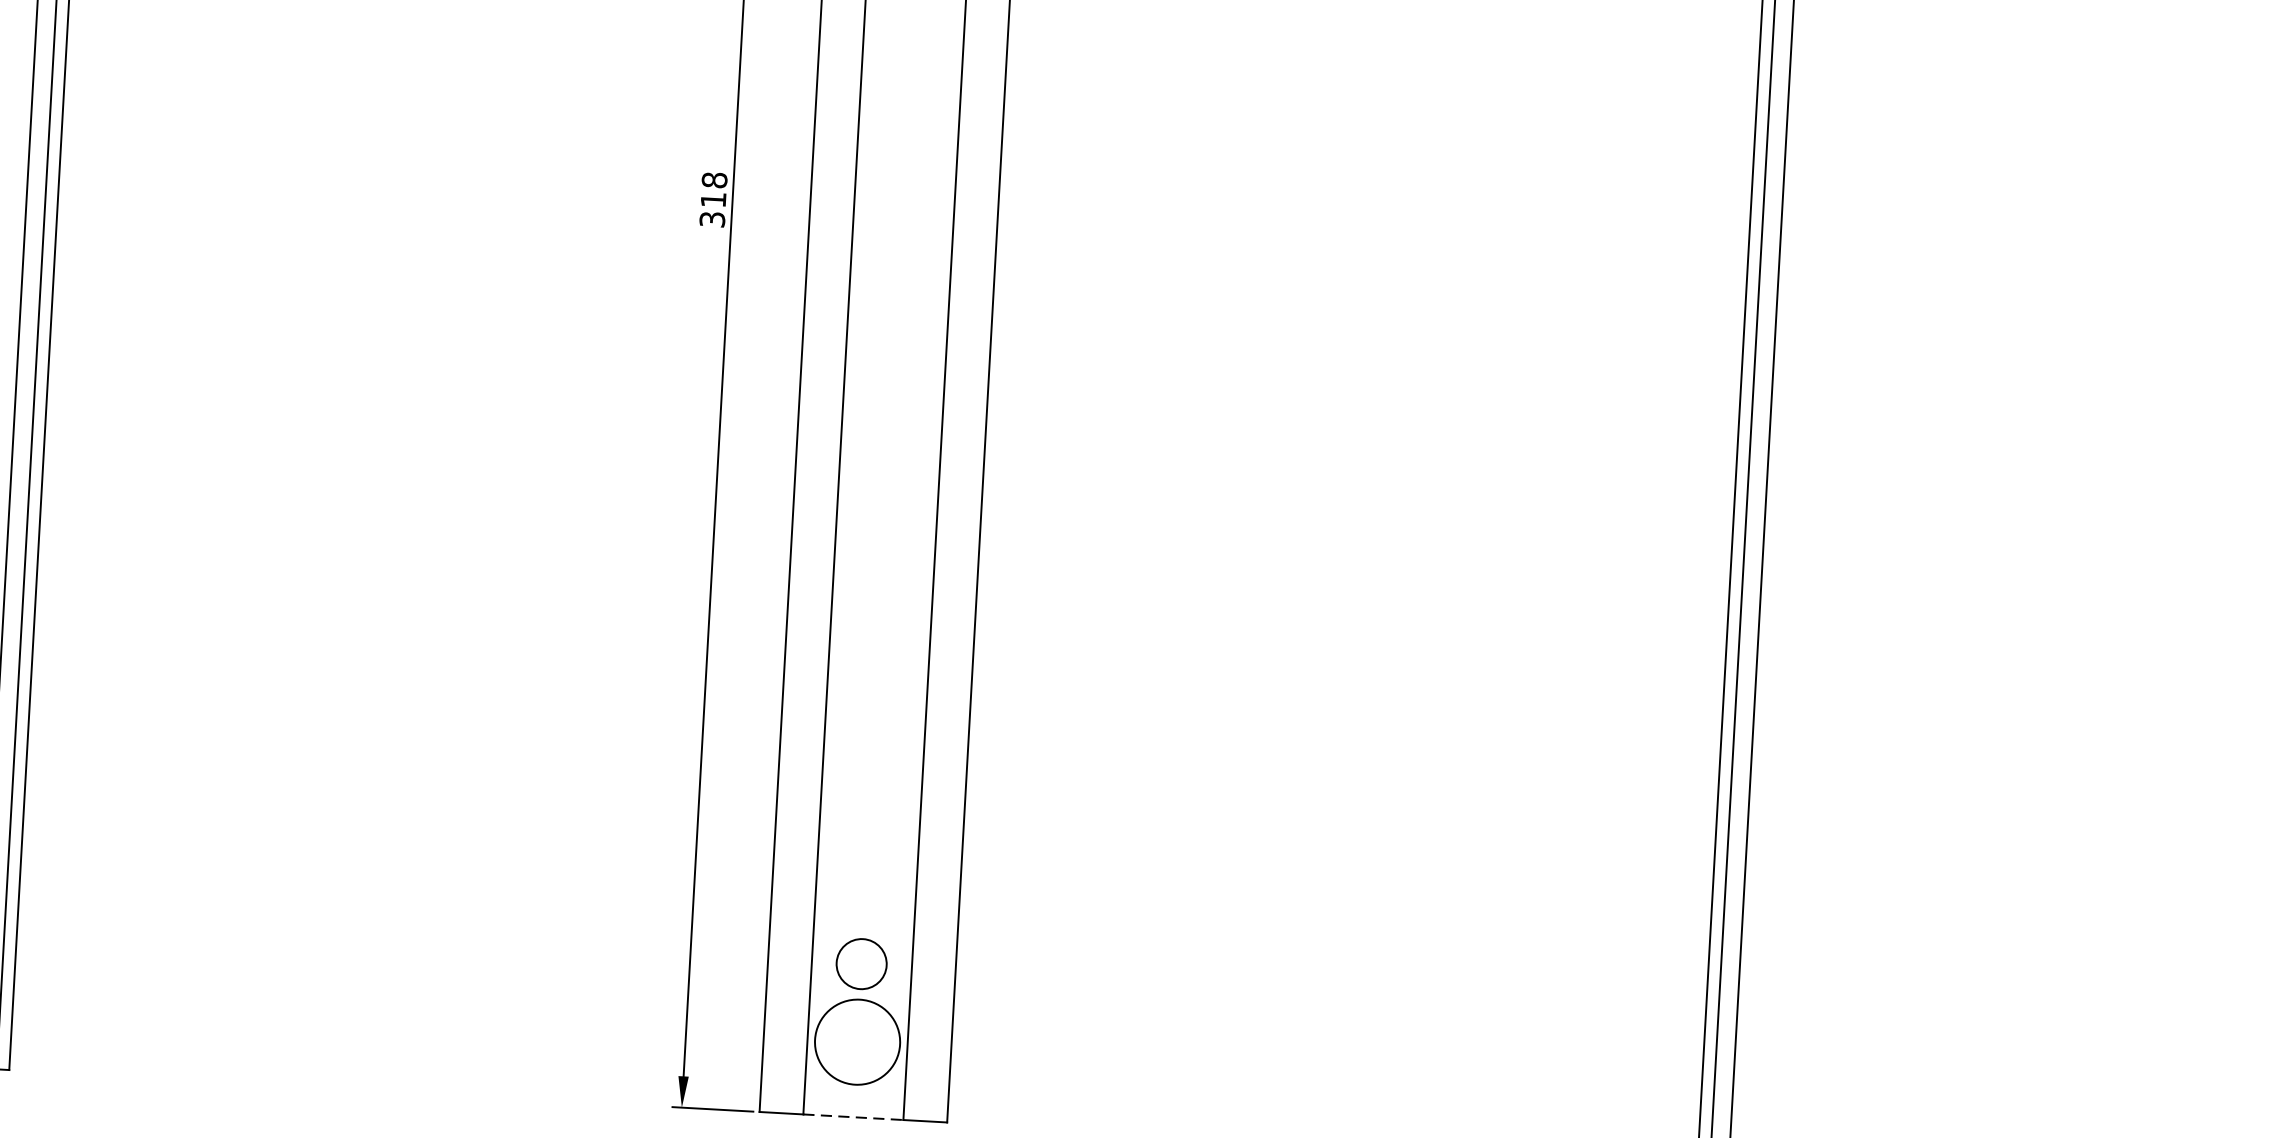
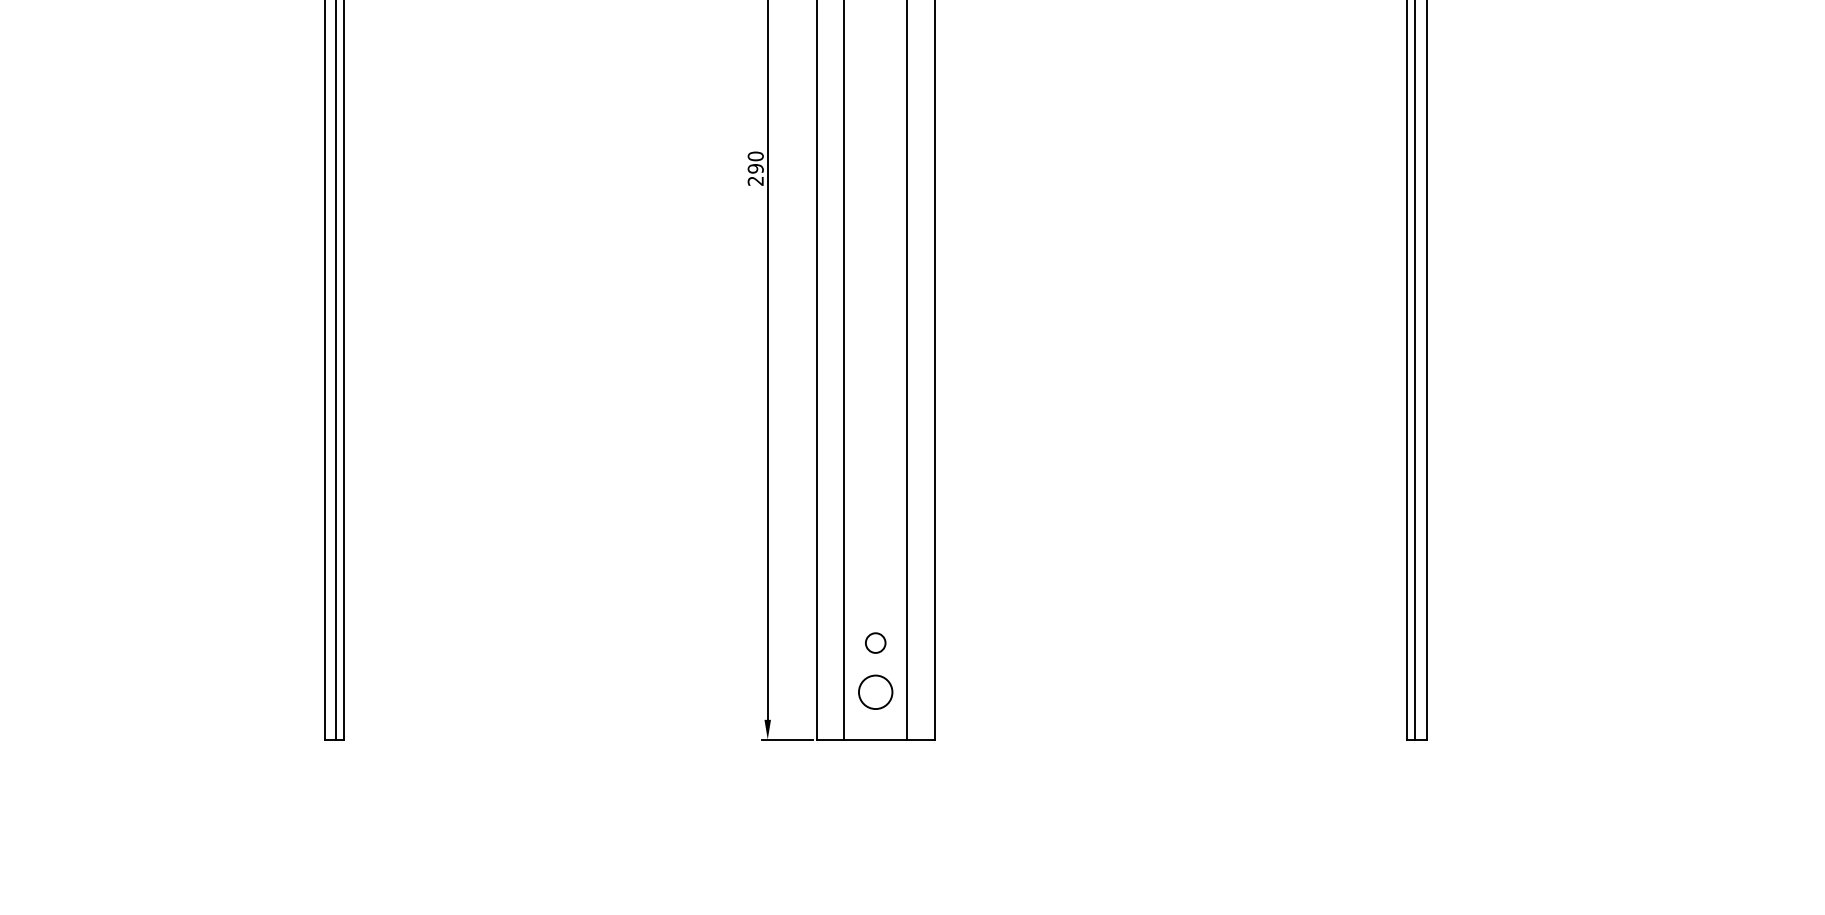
text: (713, 199) -> (755, 168), 318 -> 290
circle: (861, 963) -> (875, 642), size x0.62
circle: (857, 1042) -> (875, 692), size x0.62
line: (854, 1117) -> (876, 739), dashed -> solid

